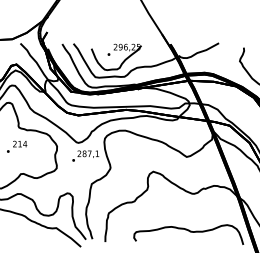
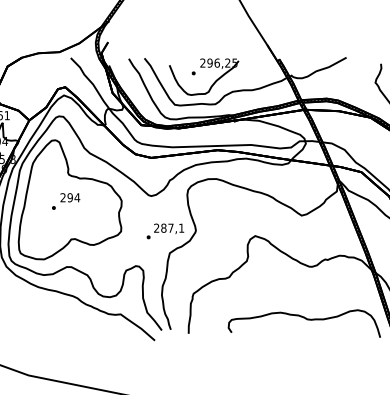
text: (19, 143) -> (69, 197), 214 -> 294
text: (85, 156) -> (165, 231), moved

